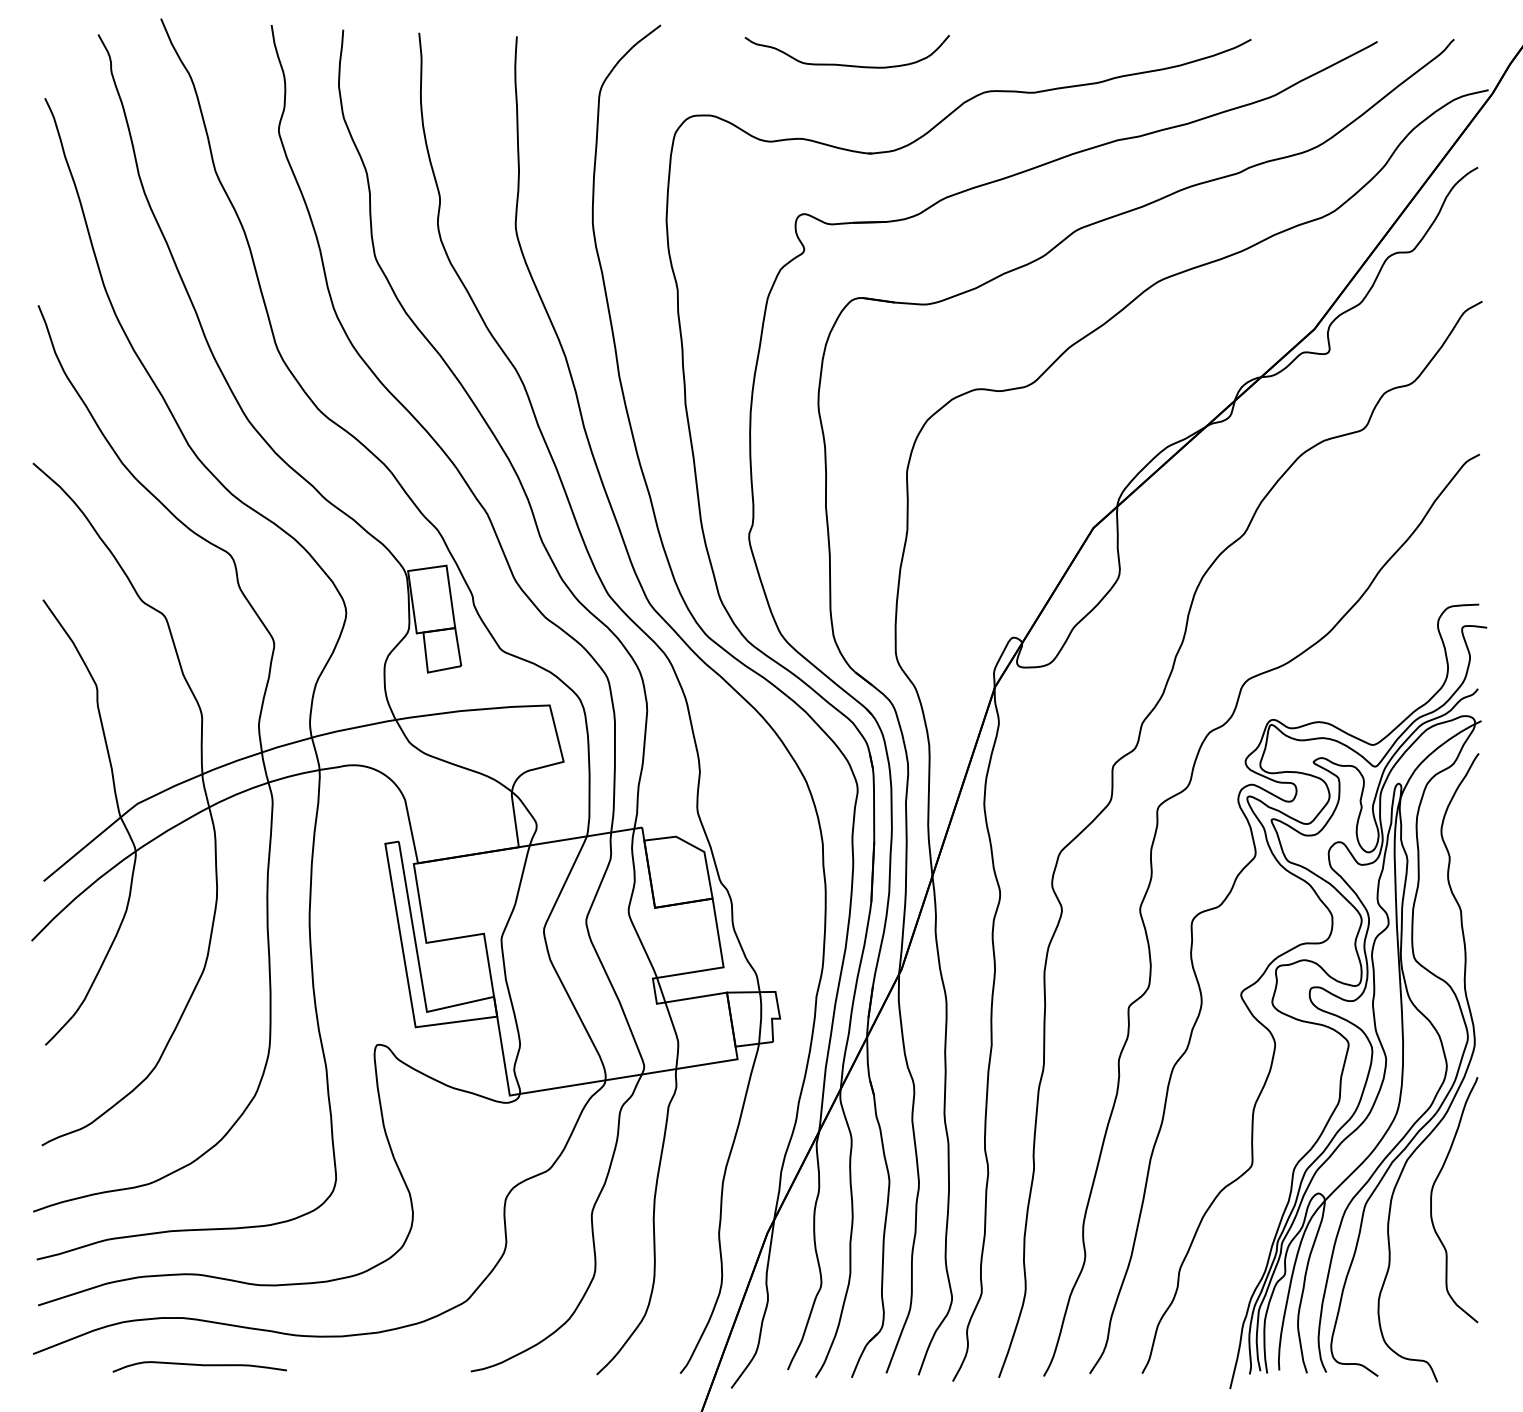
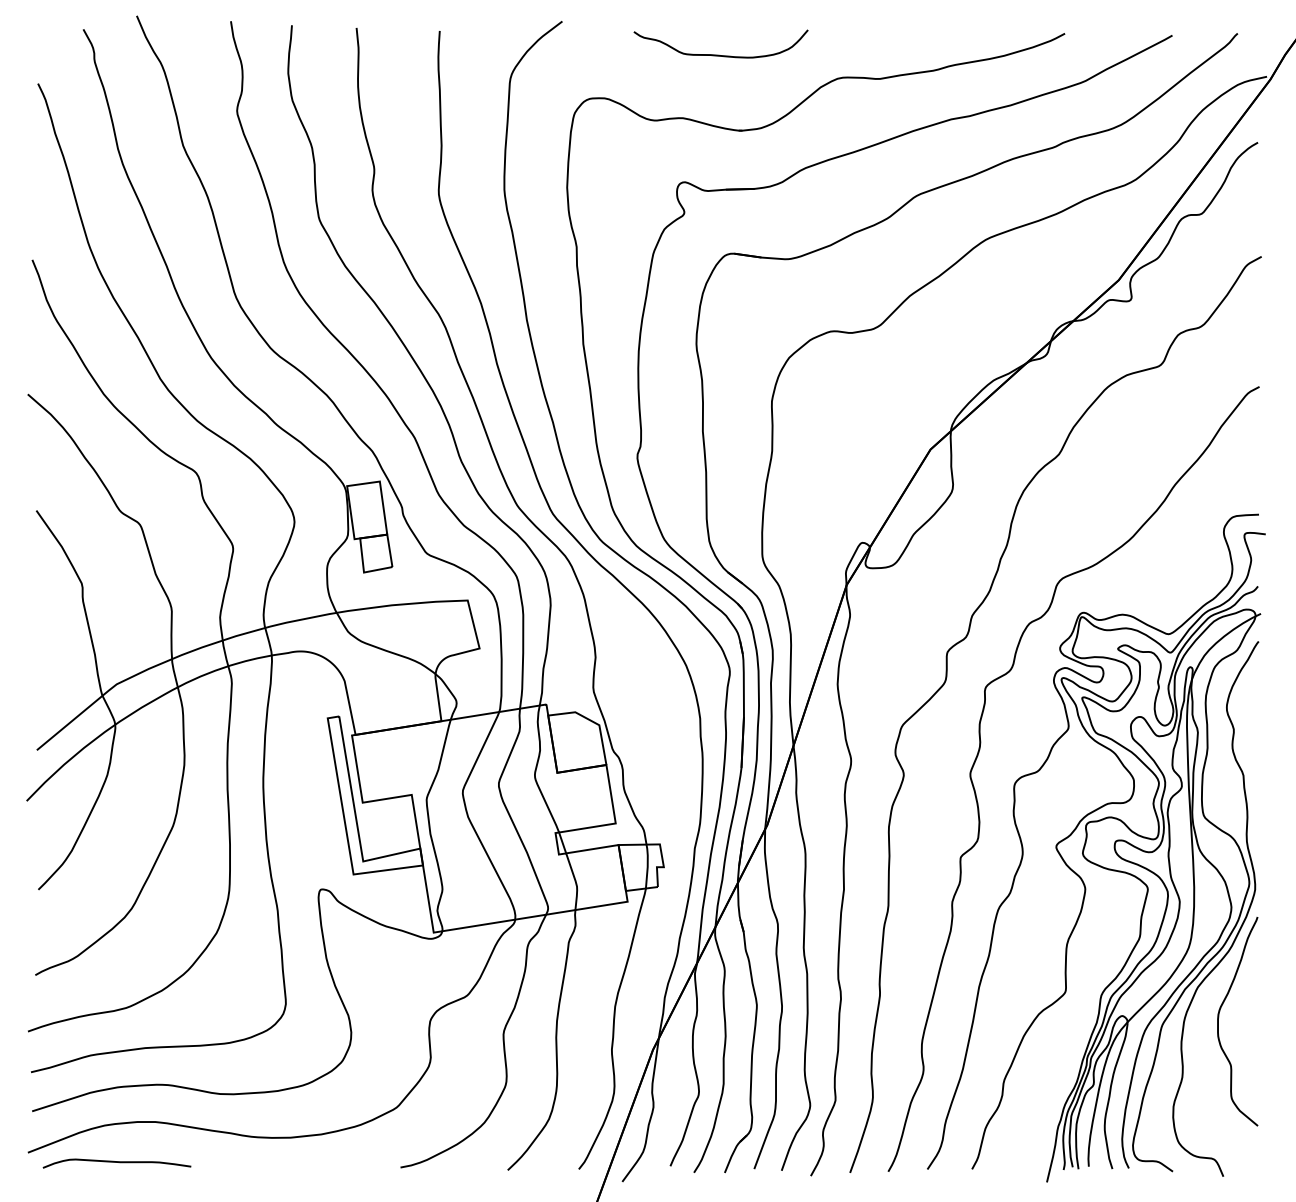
curve: (199, 1365) -> (116, 1162), moved

